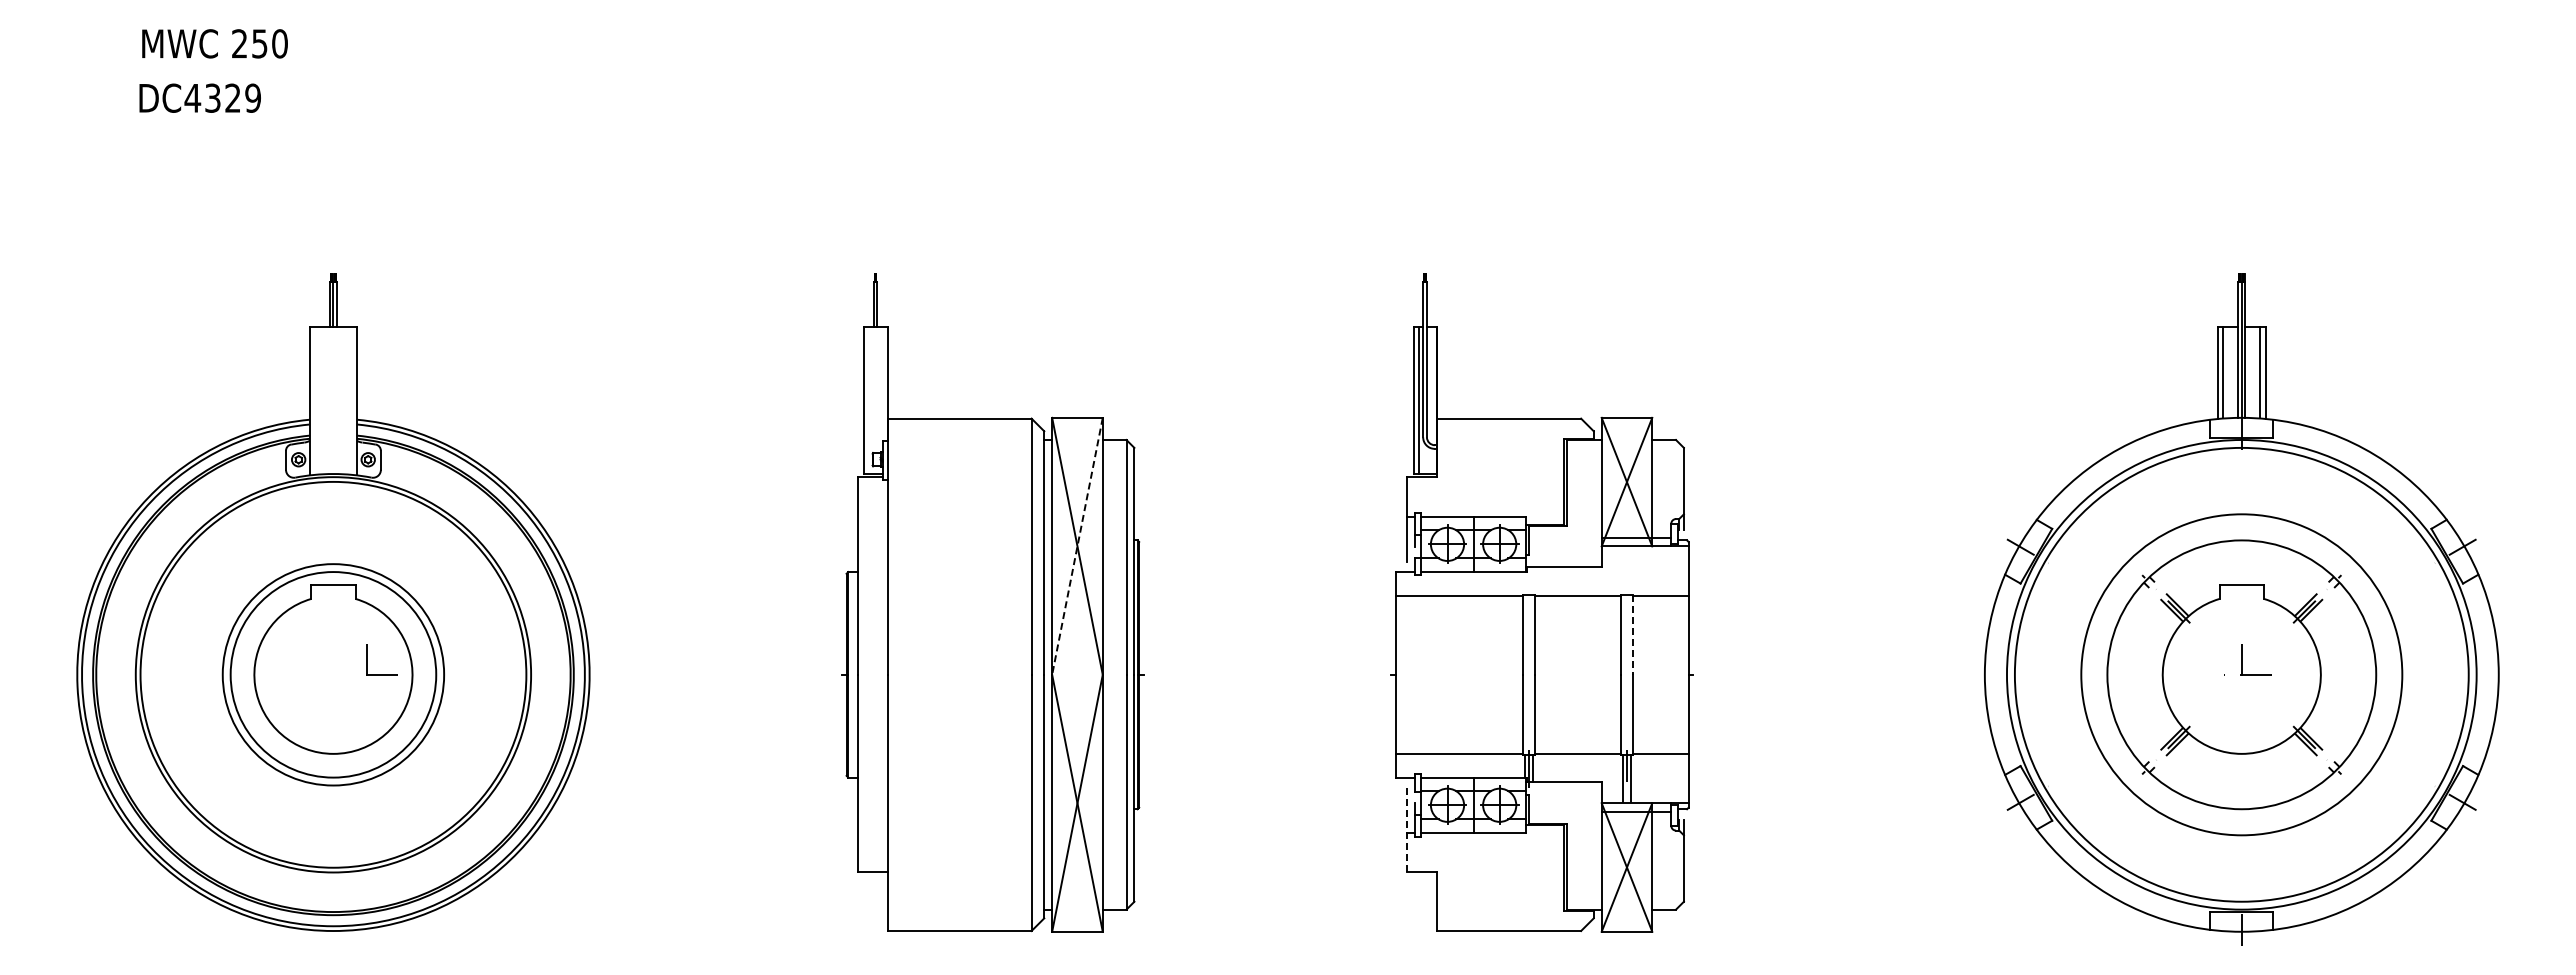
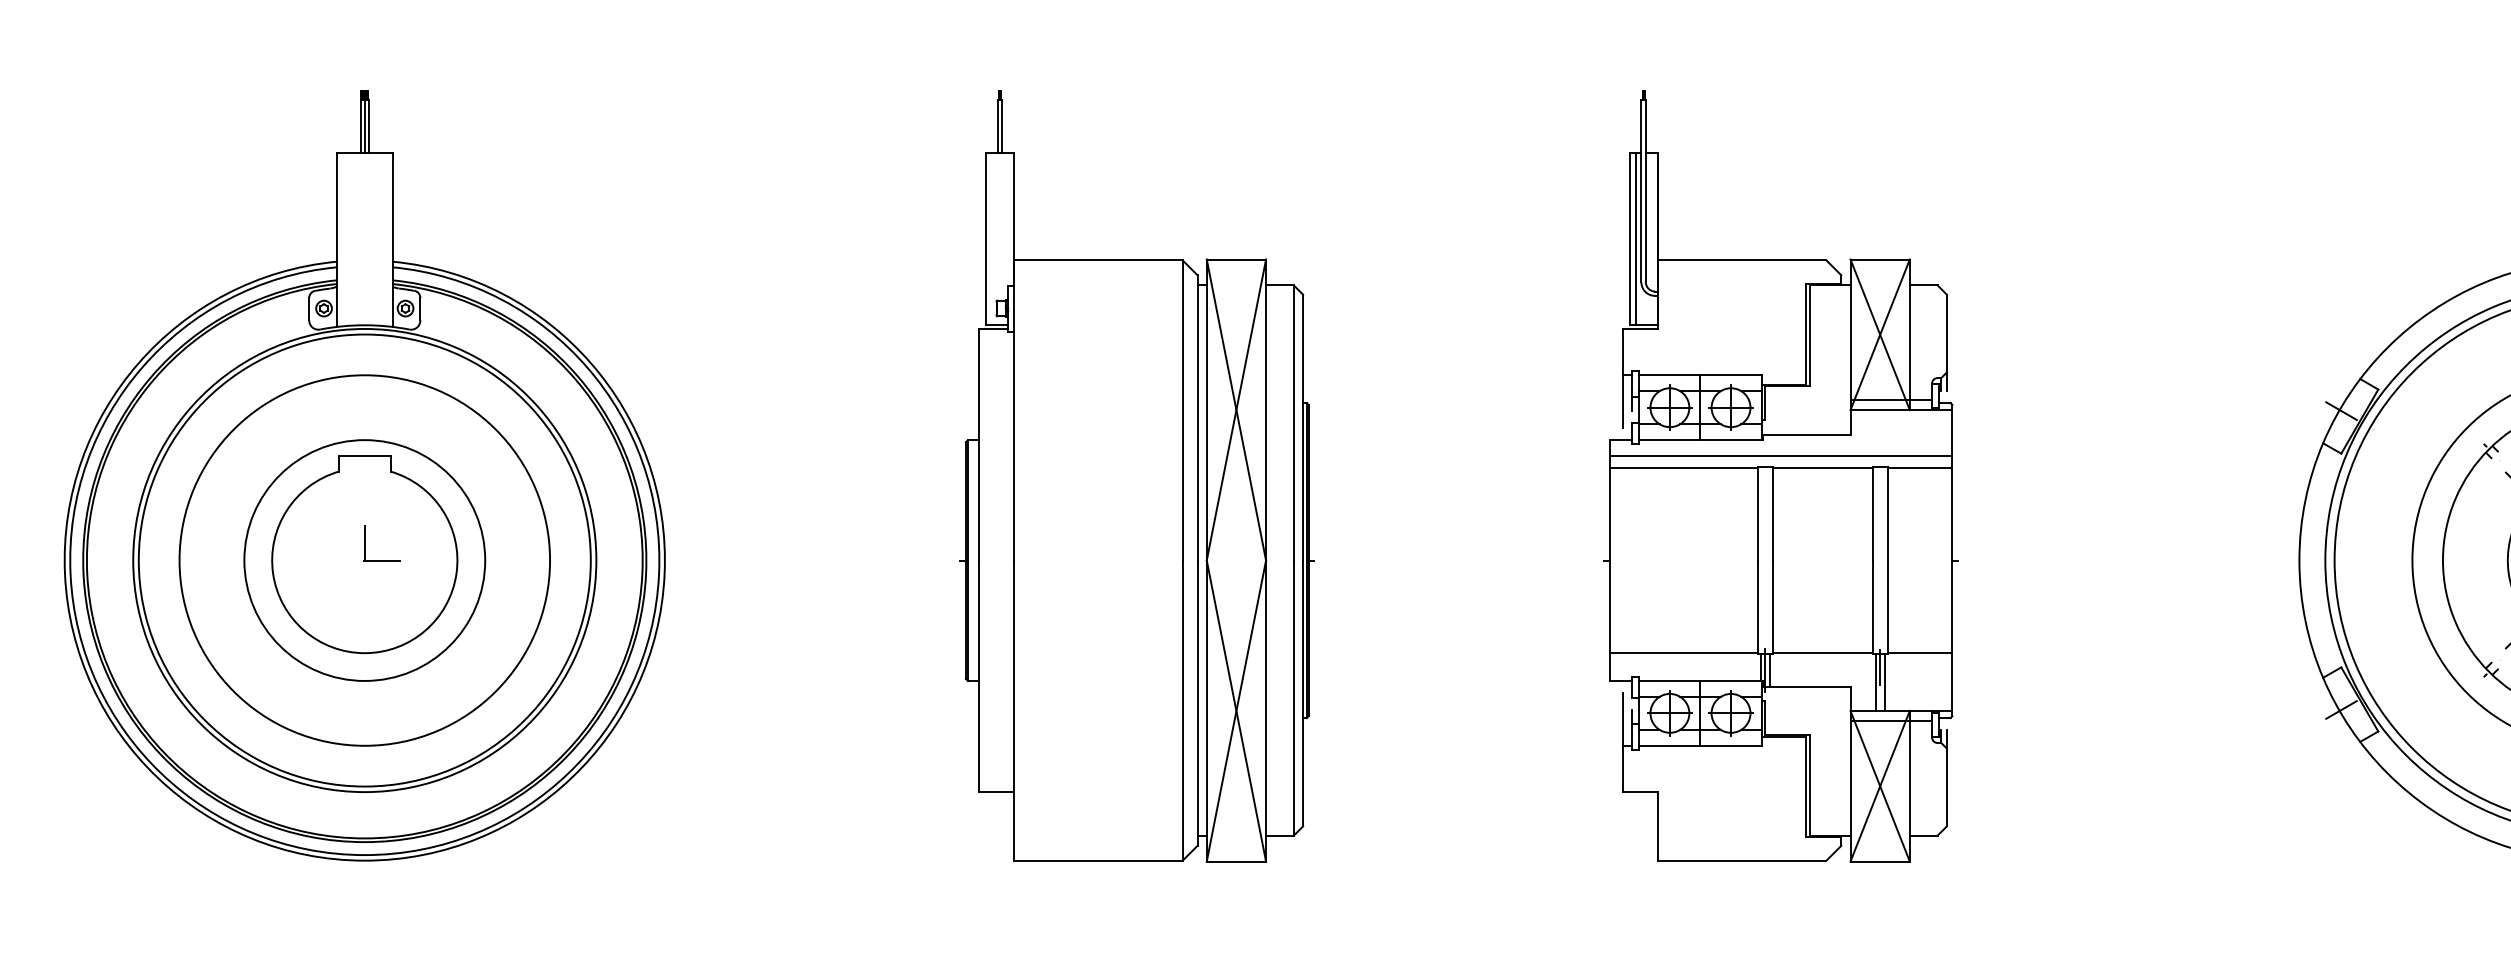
line: (1077, 546) -> (1236, 410), dashed -> solid
line: (1542, 585) -> (1781, 455), added
line: (1633, 634) -> (1887, 513), dashed -> solid
part: (367, 659) -> (364, 542), moved
circle: (333, 674) -> (364, 560), size x1.43
line: (1407, 829) -> (1623, 741), dashed -> solid

